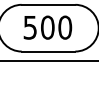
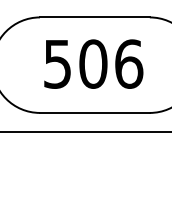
text: (65, 27) -> (129, 63), 500 -> 506

